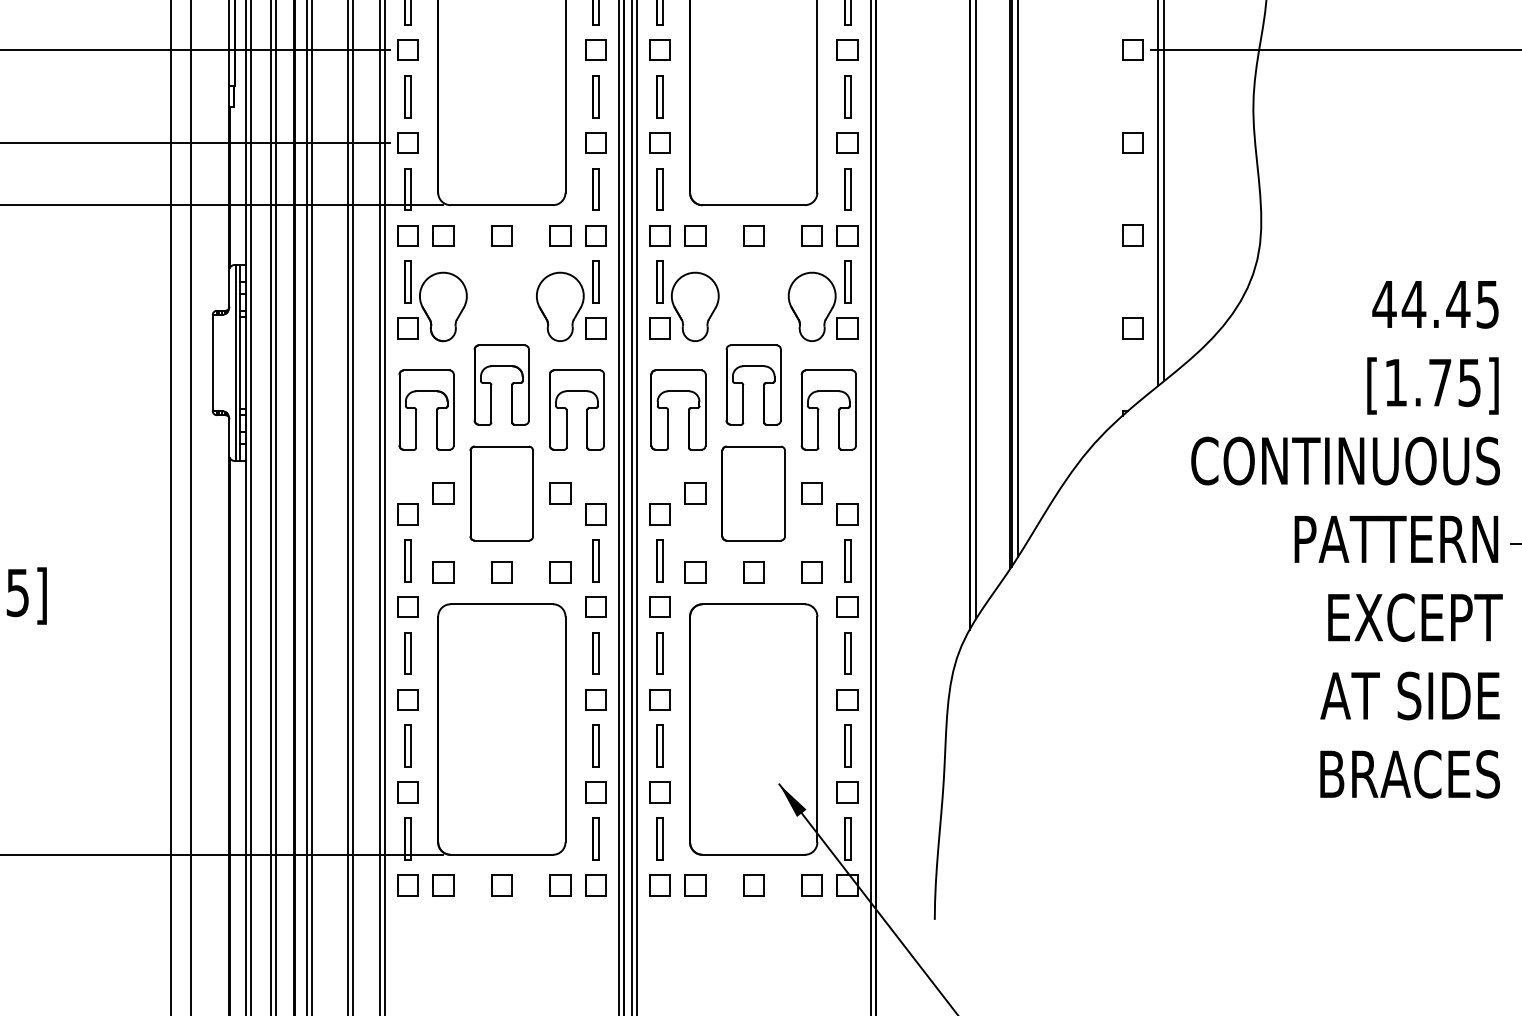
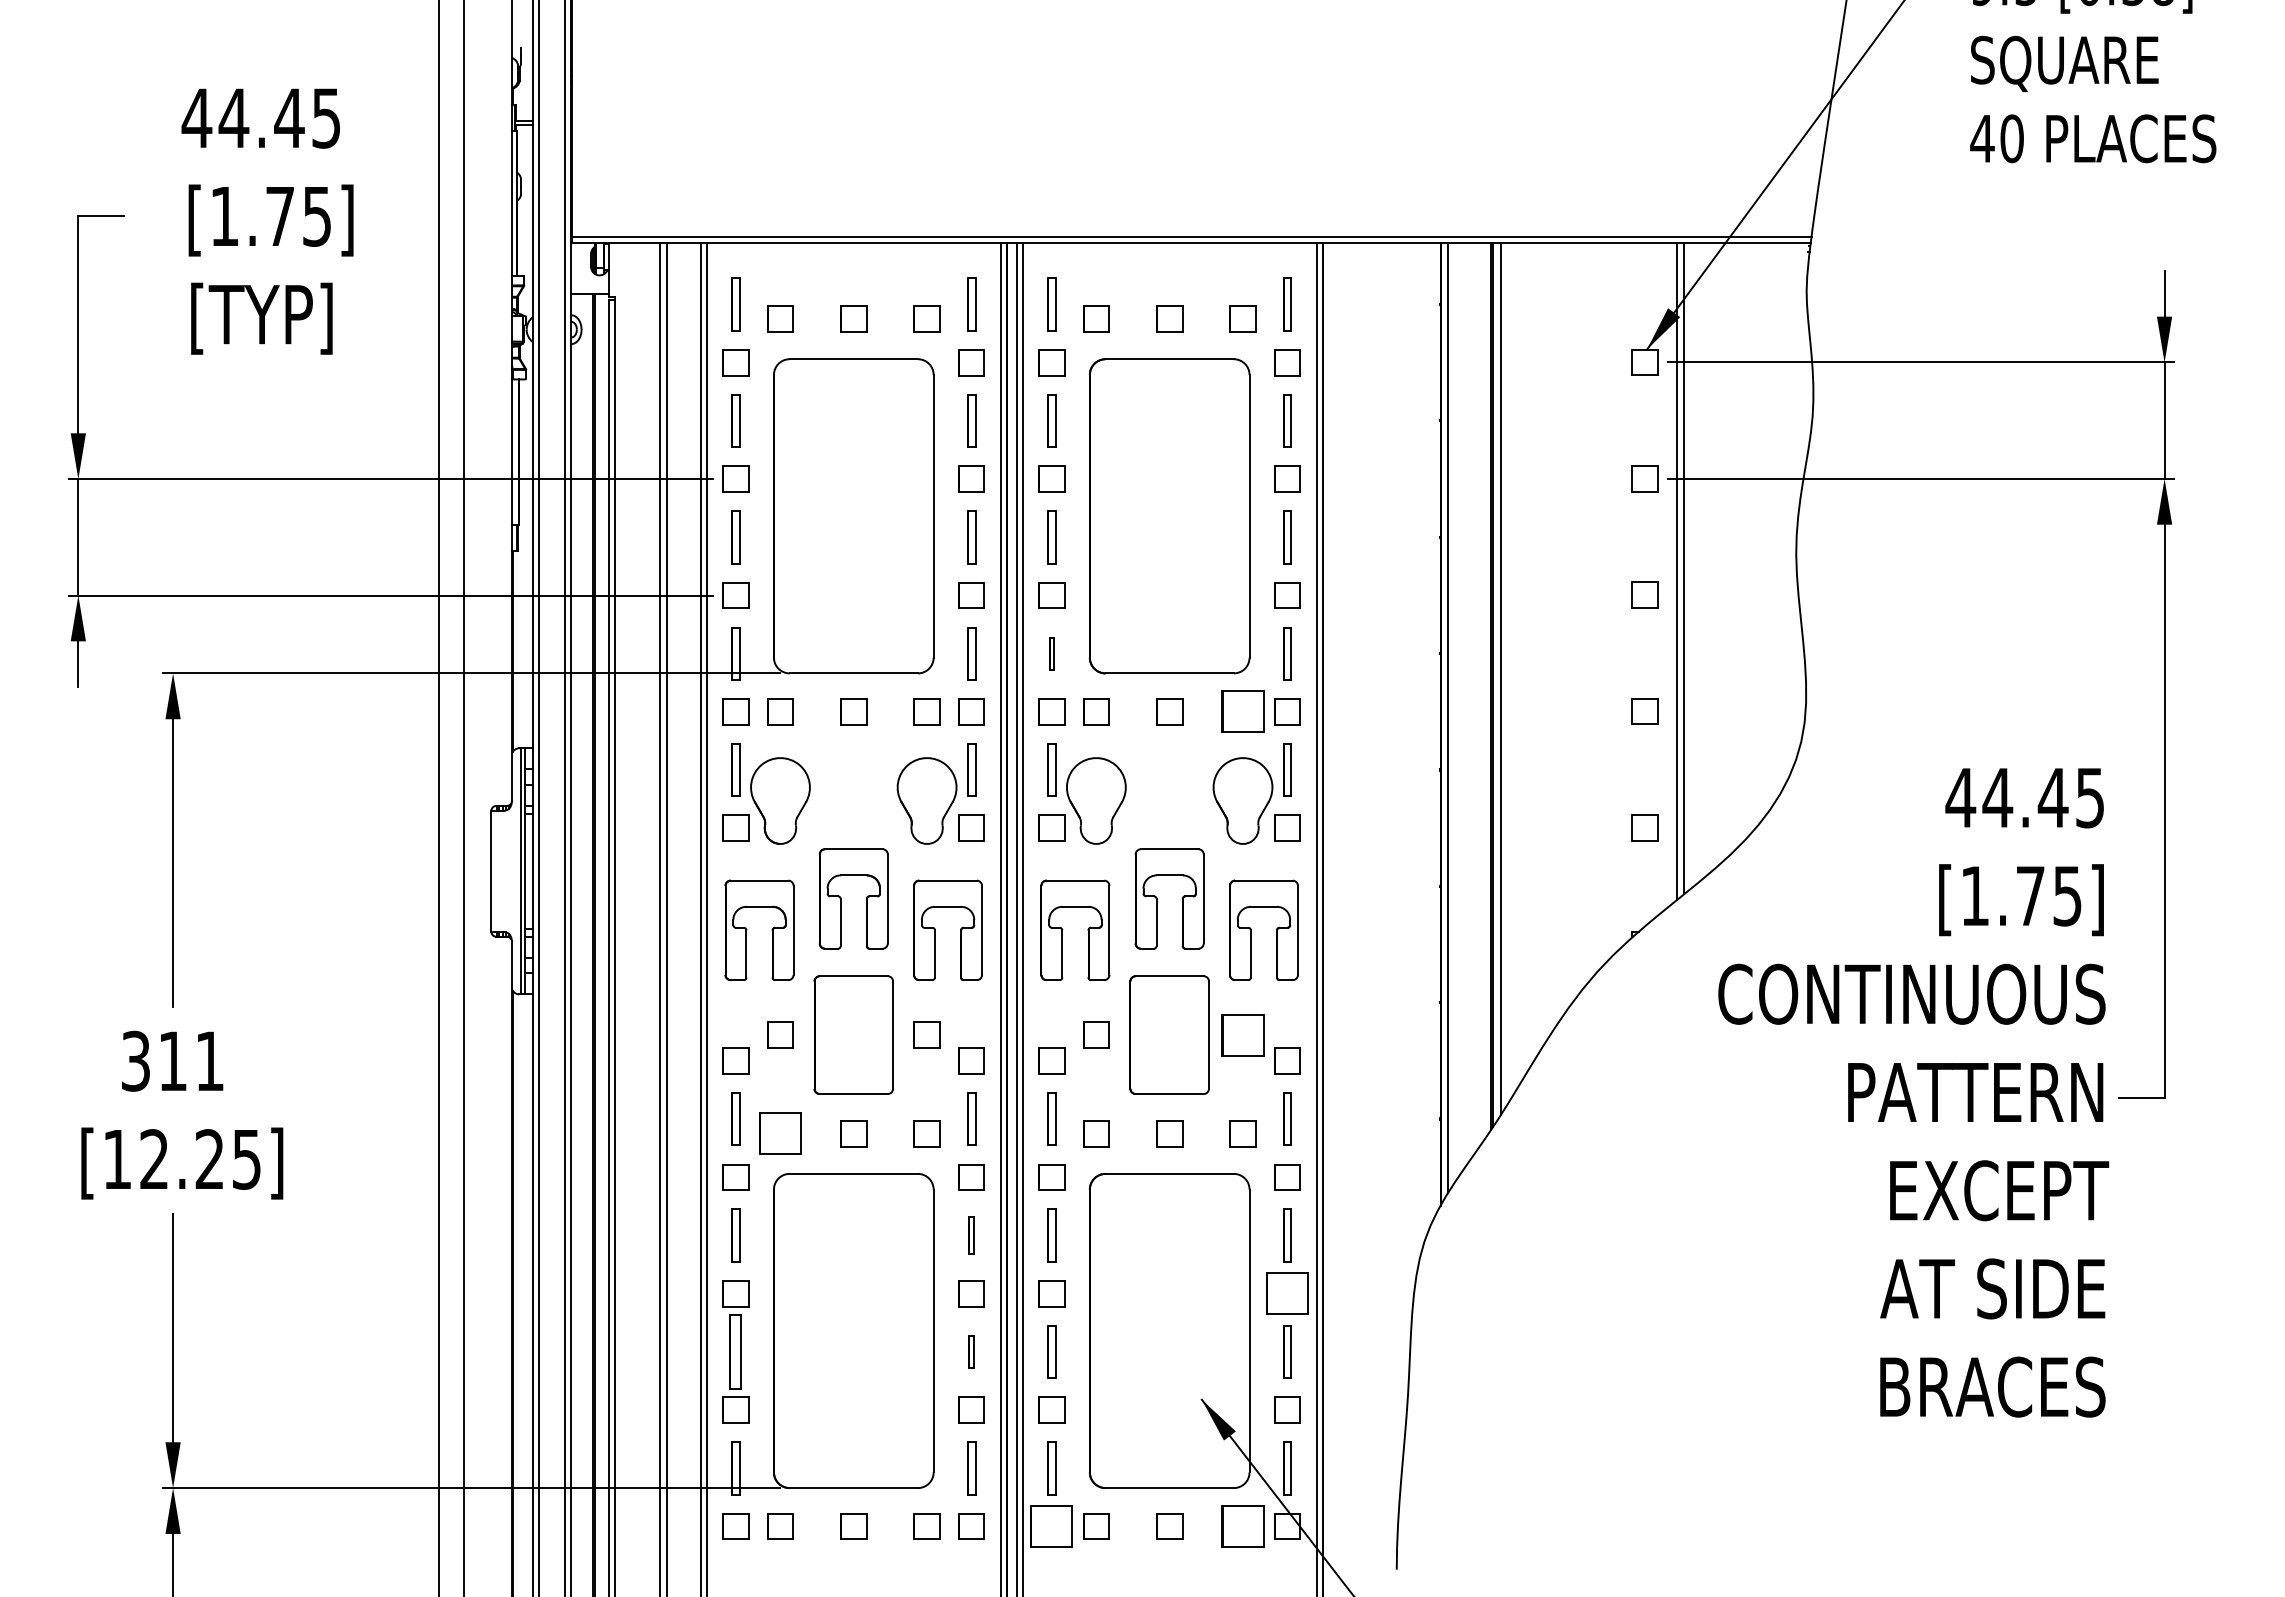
part: (659, 189) -> (1051, 653), size x0.6
part: (811, 235) -> (1242, 711), size x1.6
part: (811, 493) -> (1242, 1034), size x1.6
part: (443, 572) -> (780, 1133), size x1.6
part: (595, 653) -> (971, 1235), size x0.7
part: (847, 699) -> (1287, 1293), size x1.6
part: (407, 745) -> (735, 1351), size x1.4
part: (595, 745) -> (971, 1351), size x0.6
part: (659, 885) -> (1051, 1526), size x1.6
part: (811, 885) -> (1242, 1526), size x1.6

